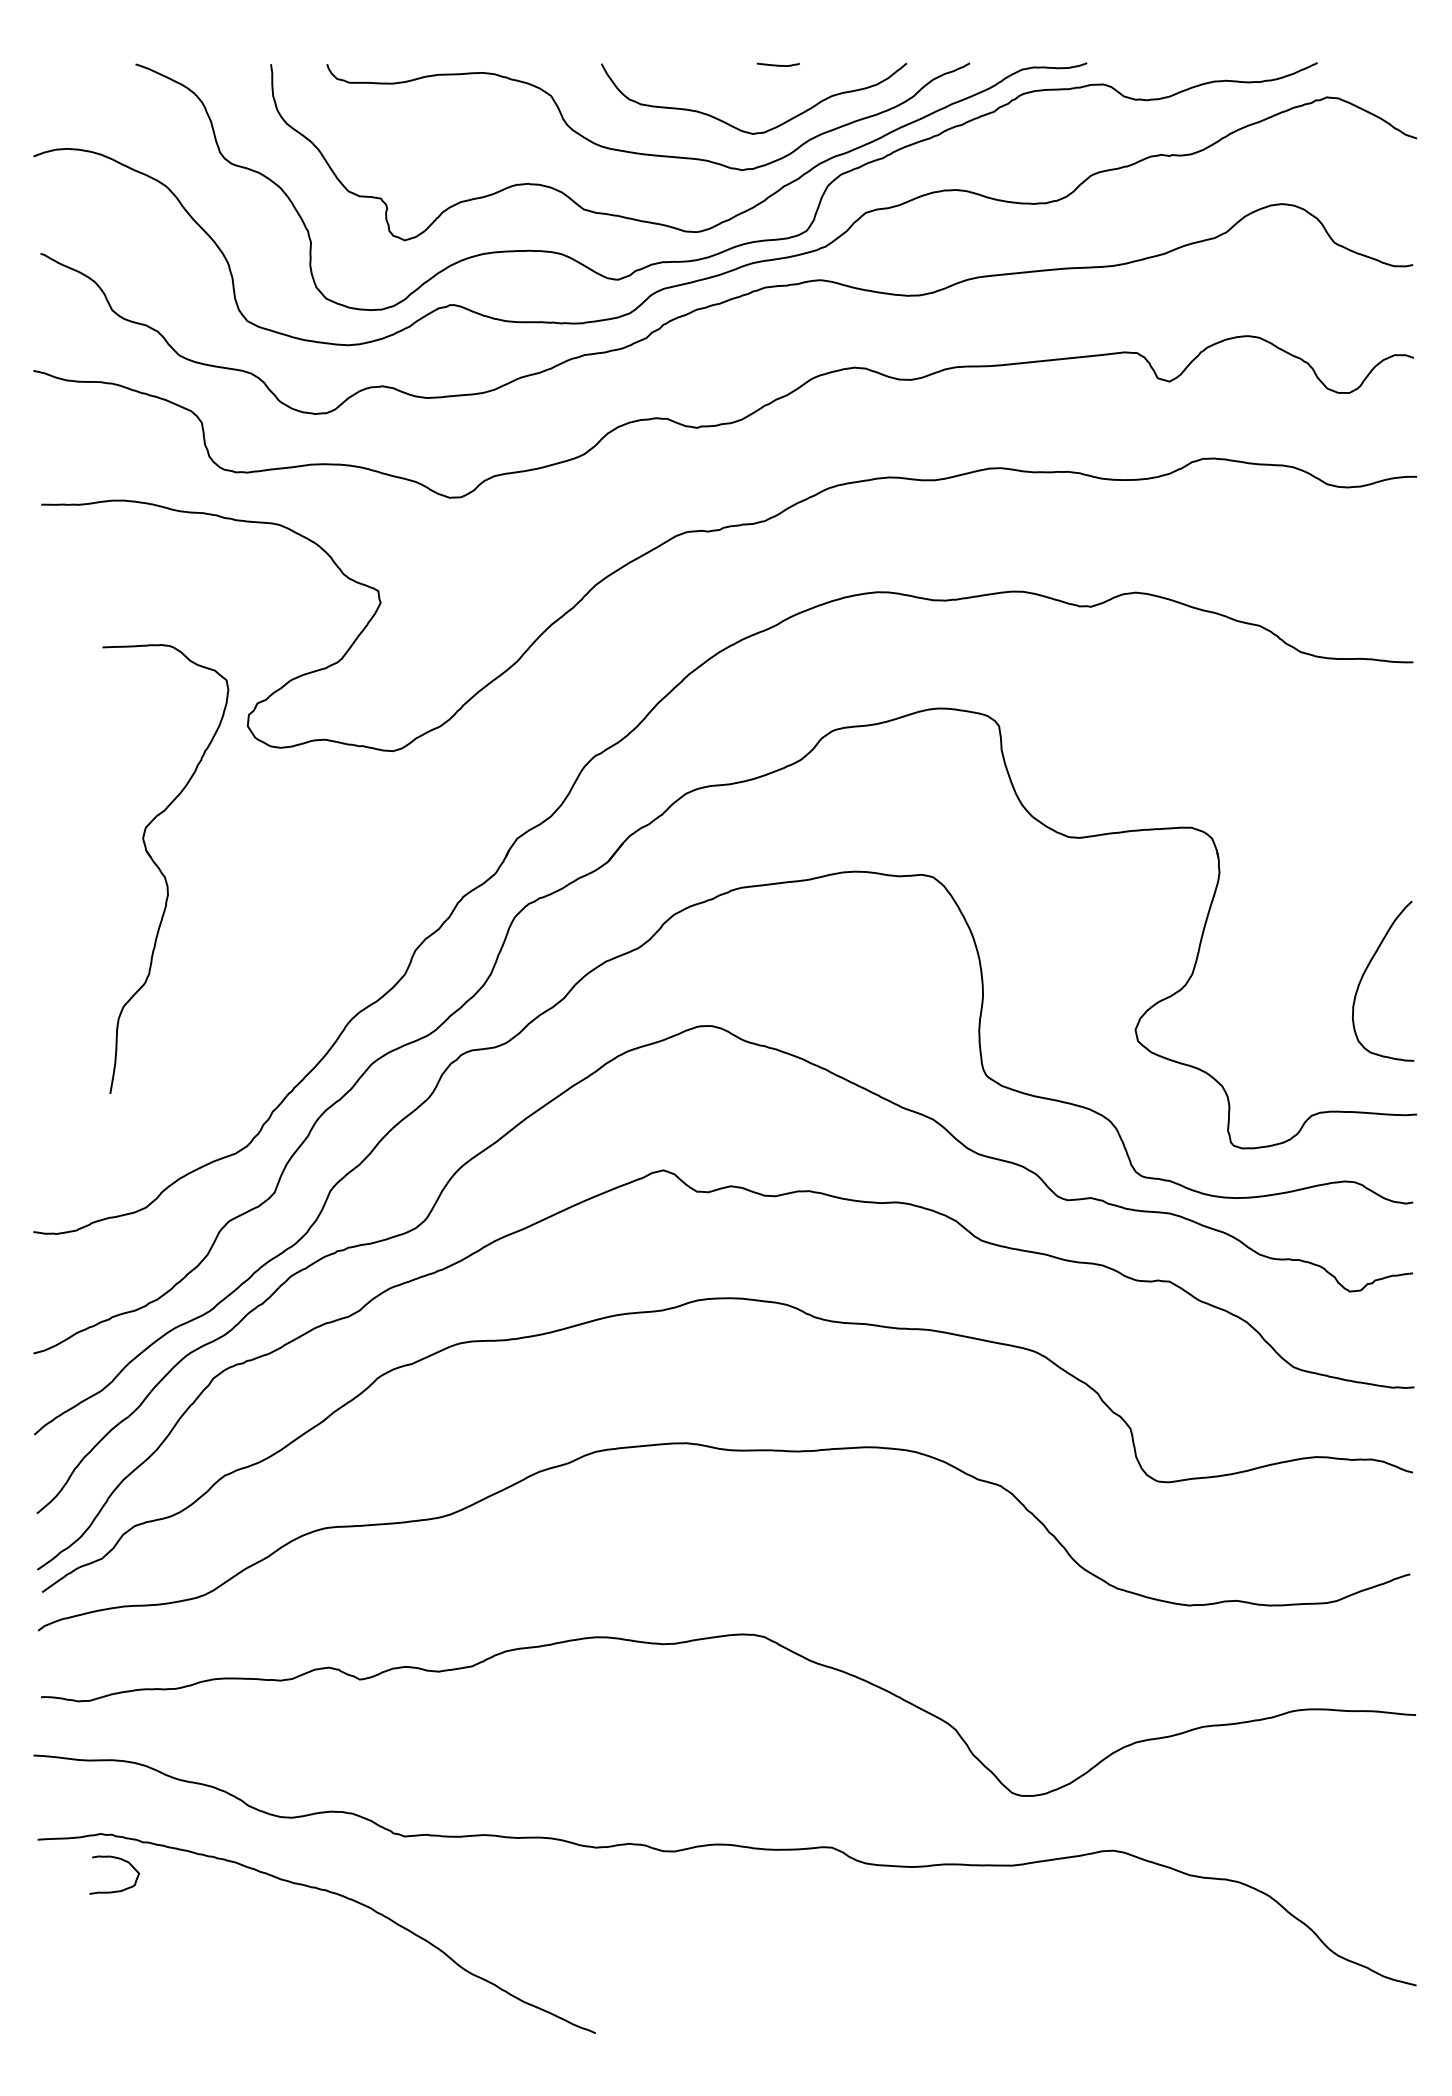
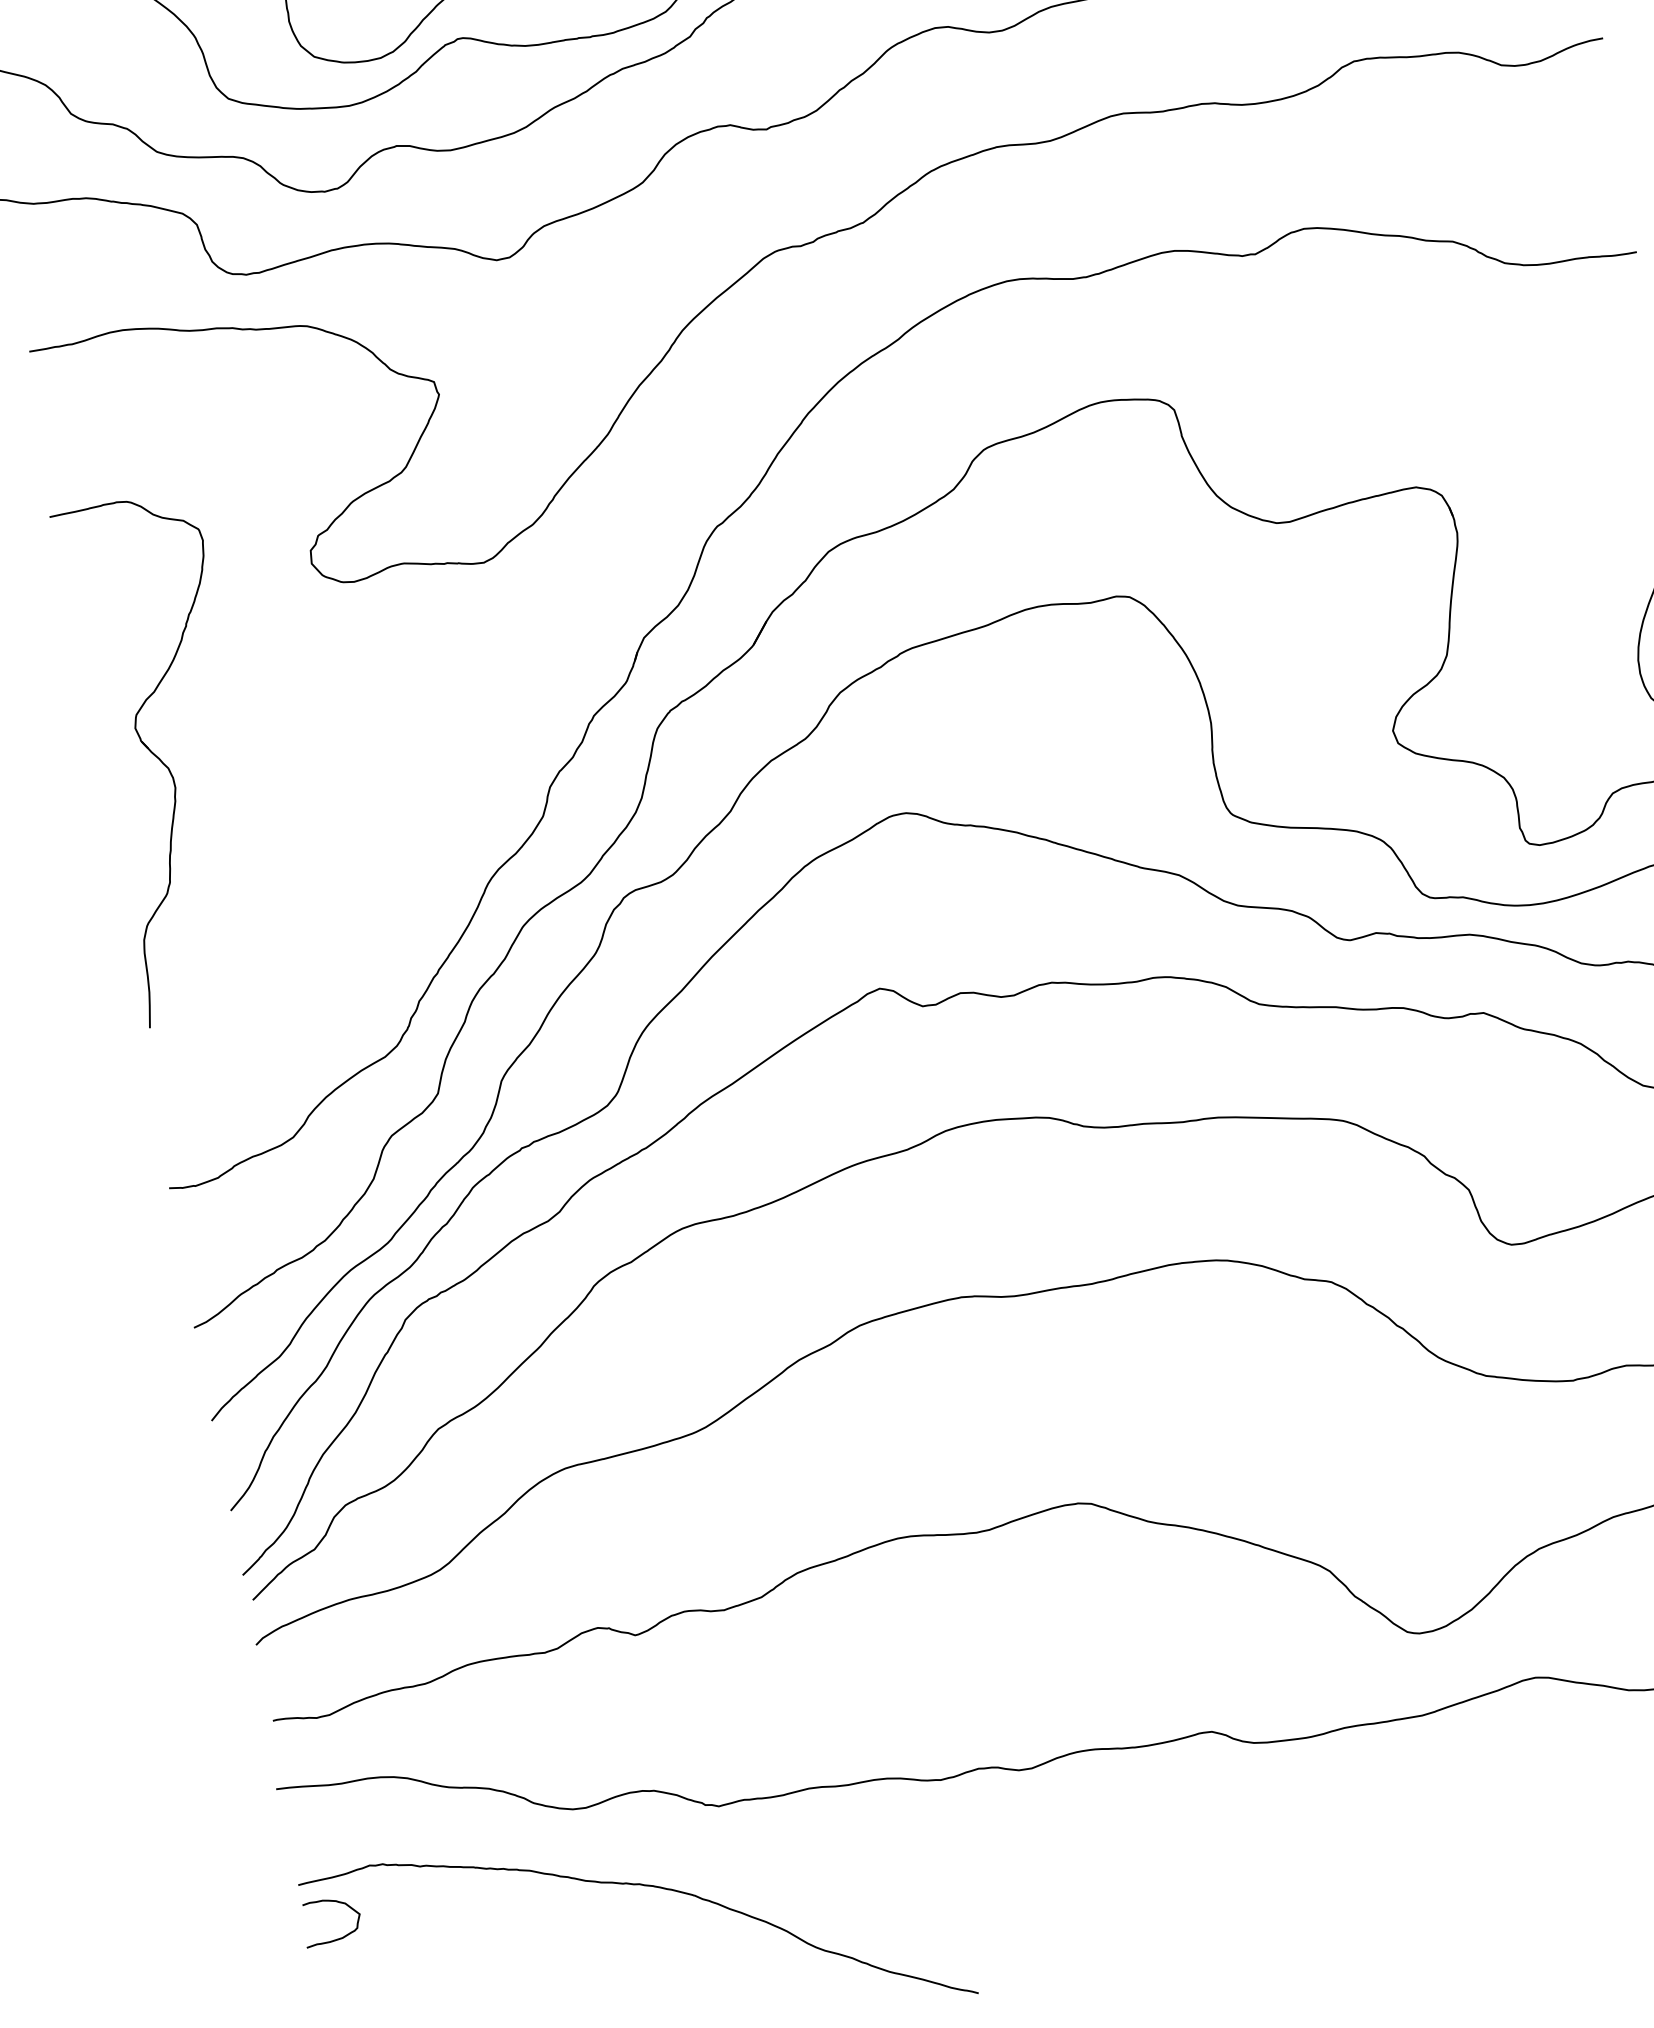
part: (165, 868) -> (167, 758), moved
curve: (118, 1859) -> (333, 1902), moved

